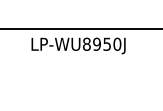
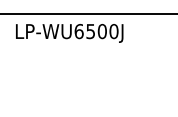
text: (97, 43) -> (91, 30), LP-WU8950J -> LP-WU6500J

